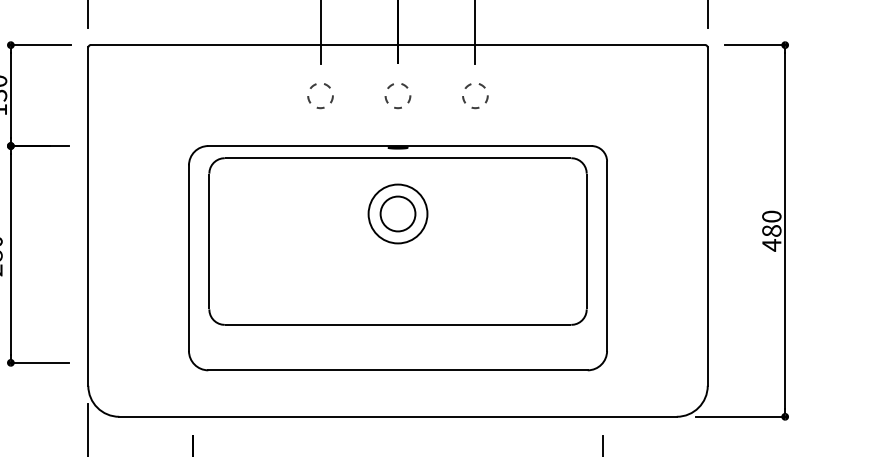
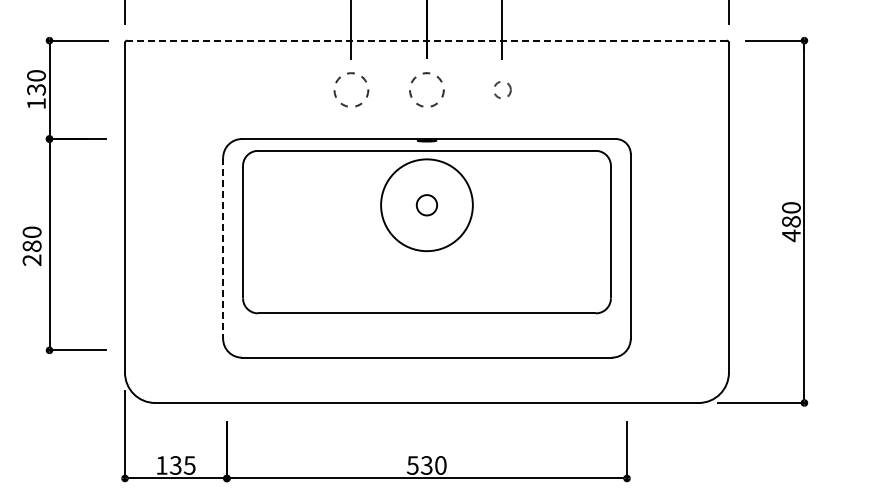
line: (397, 44) -> (426, 40), solid -> dashed
circle: (320, 95) -> (351, 89), size x1.4
circle: (397, 95) -> (426, 89), size x1.4
circle: (475, 95) -> (502, 89), size x0.7
circle: (397, 213) -> (426, 204), size x1.6
circle: (397, 214) -> (426, 205), size x0.6
line: (189, 258) -> (223, 248), solid -> dashed

